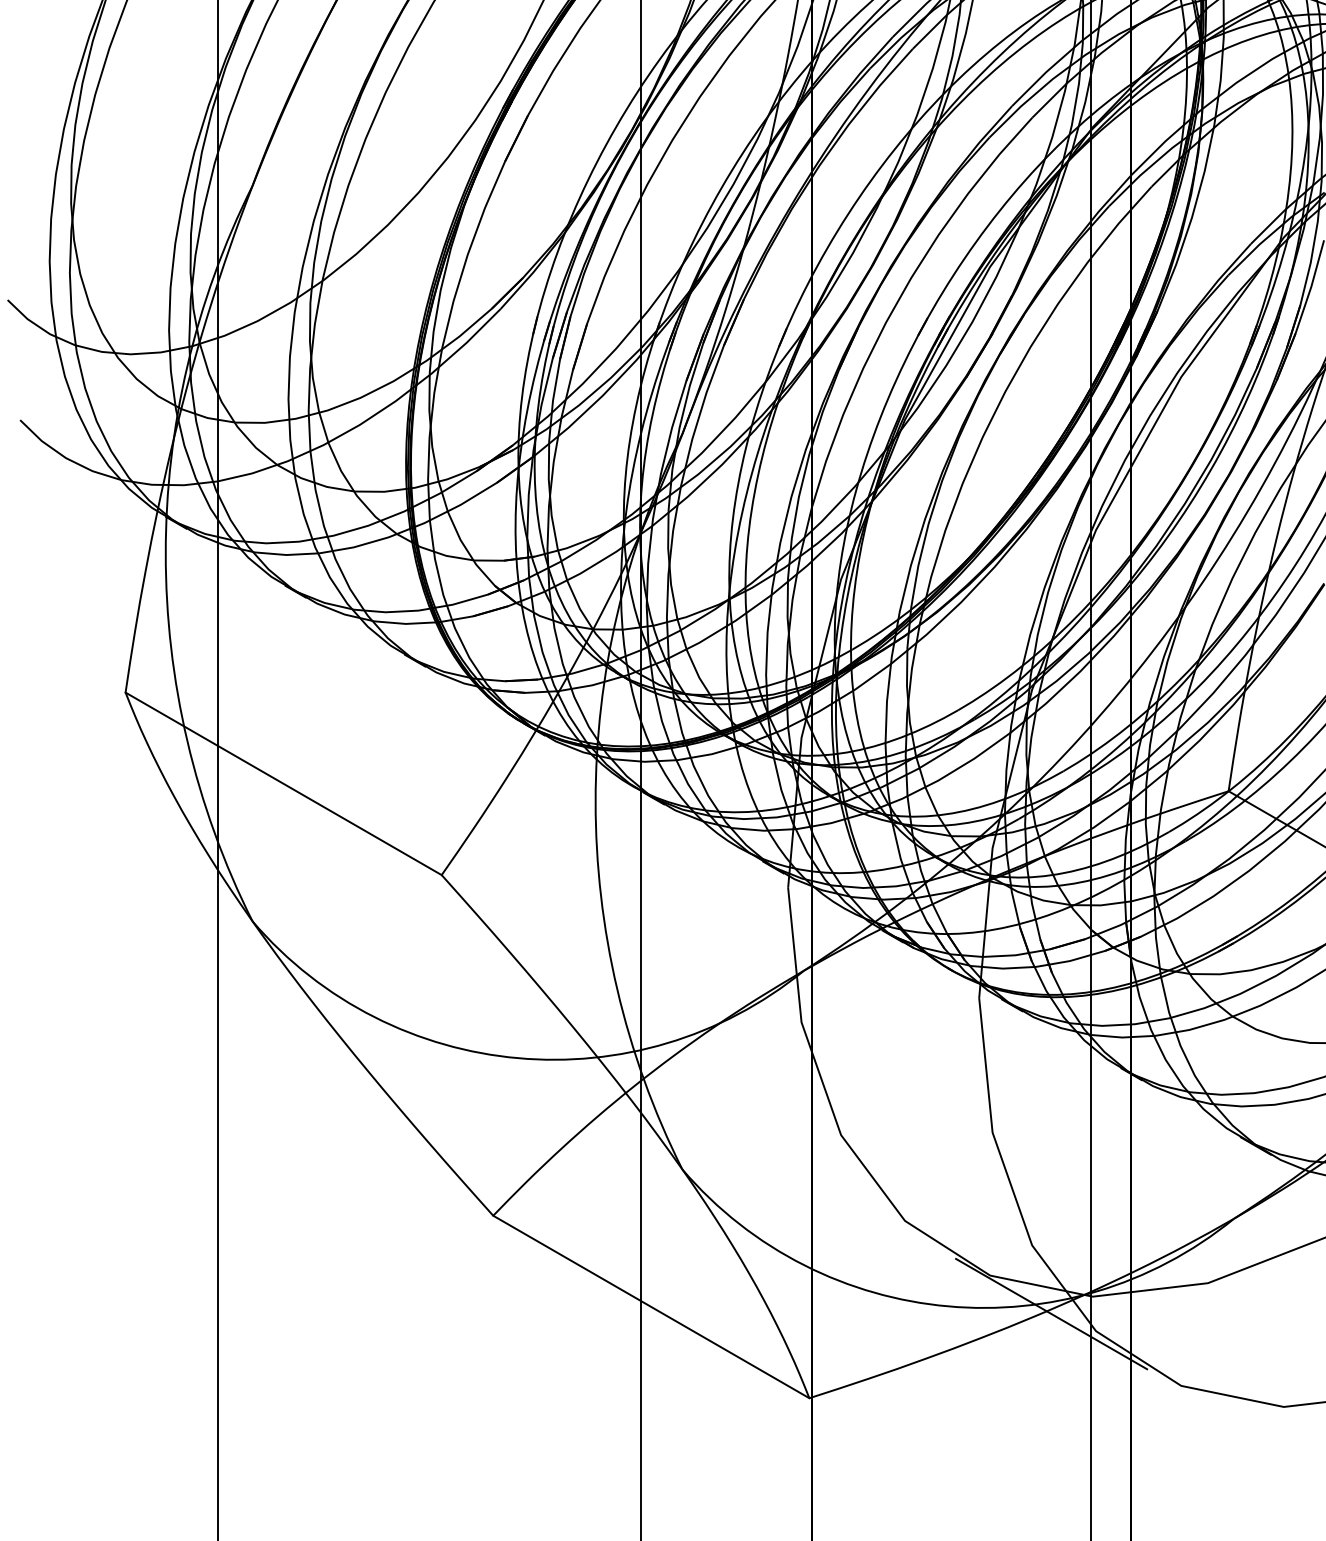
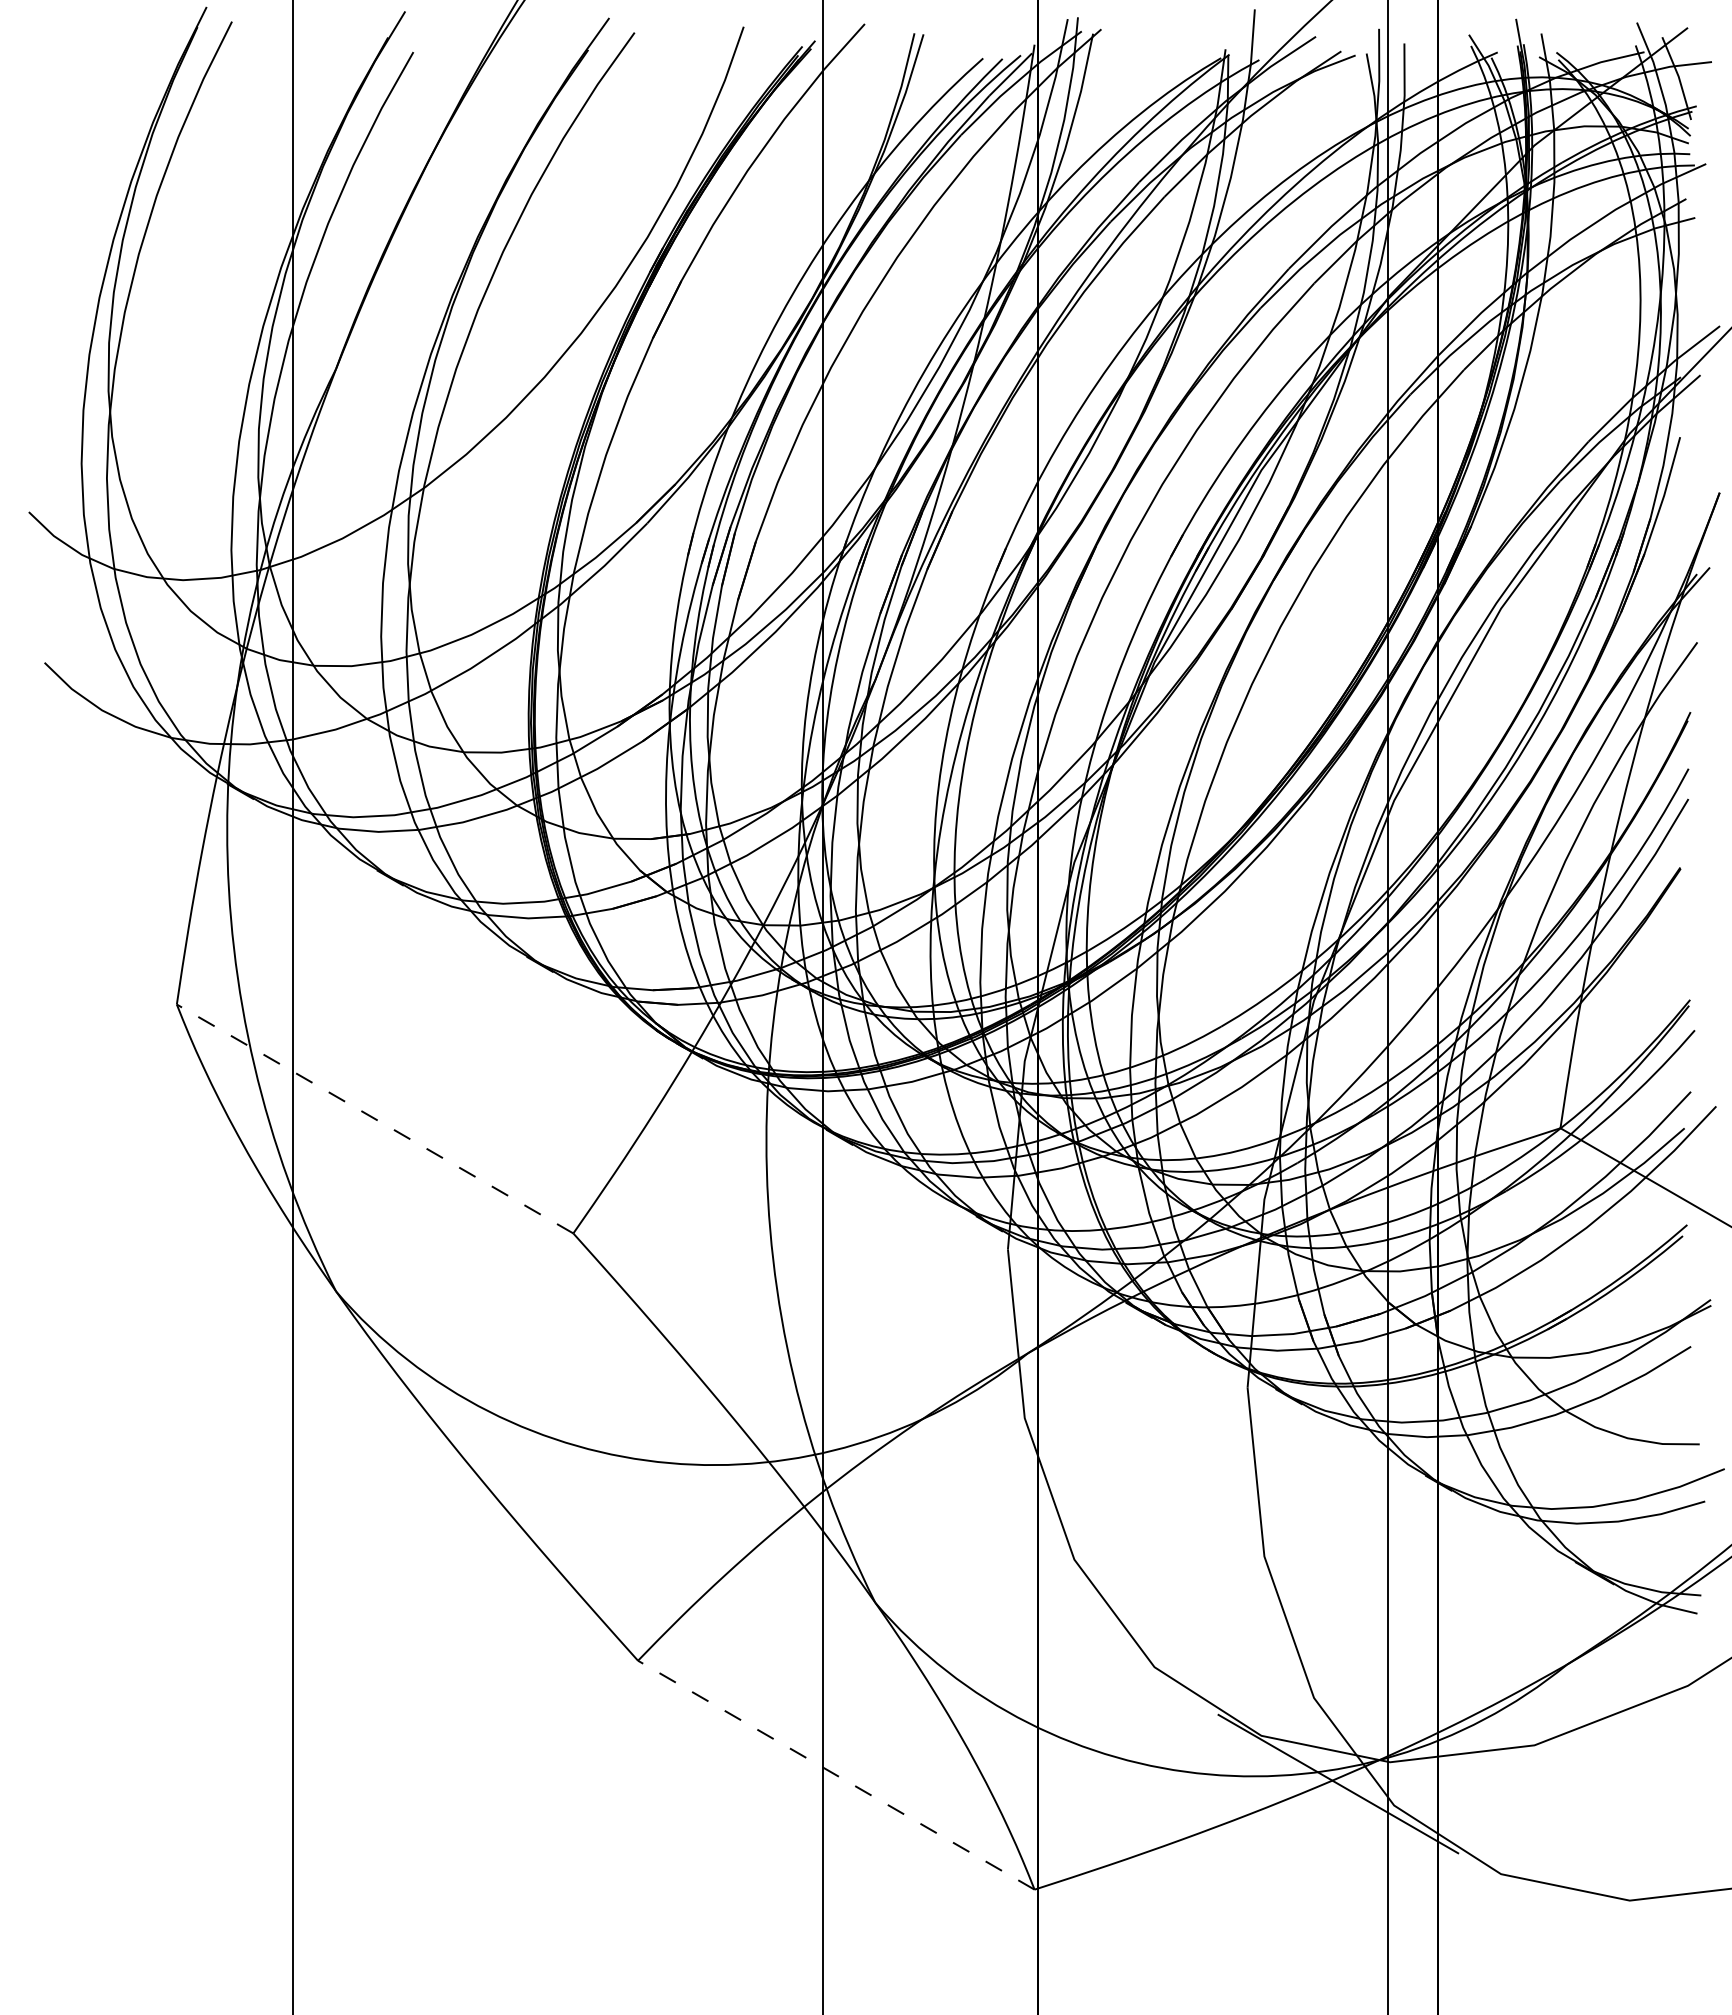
line: (283, 783) -> (375, 1118), solid -> dashed
line: (651, 1307) -> (836, 1775), solid -> dashed

